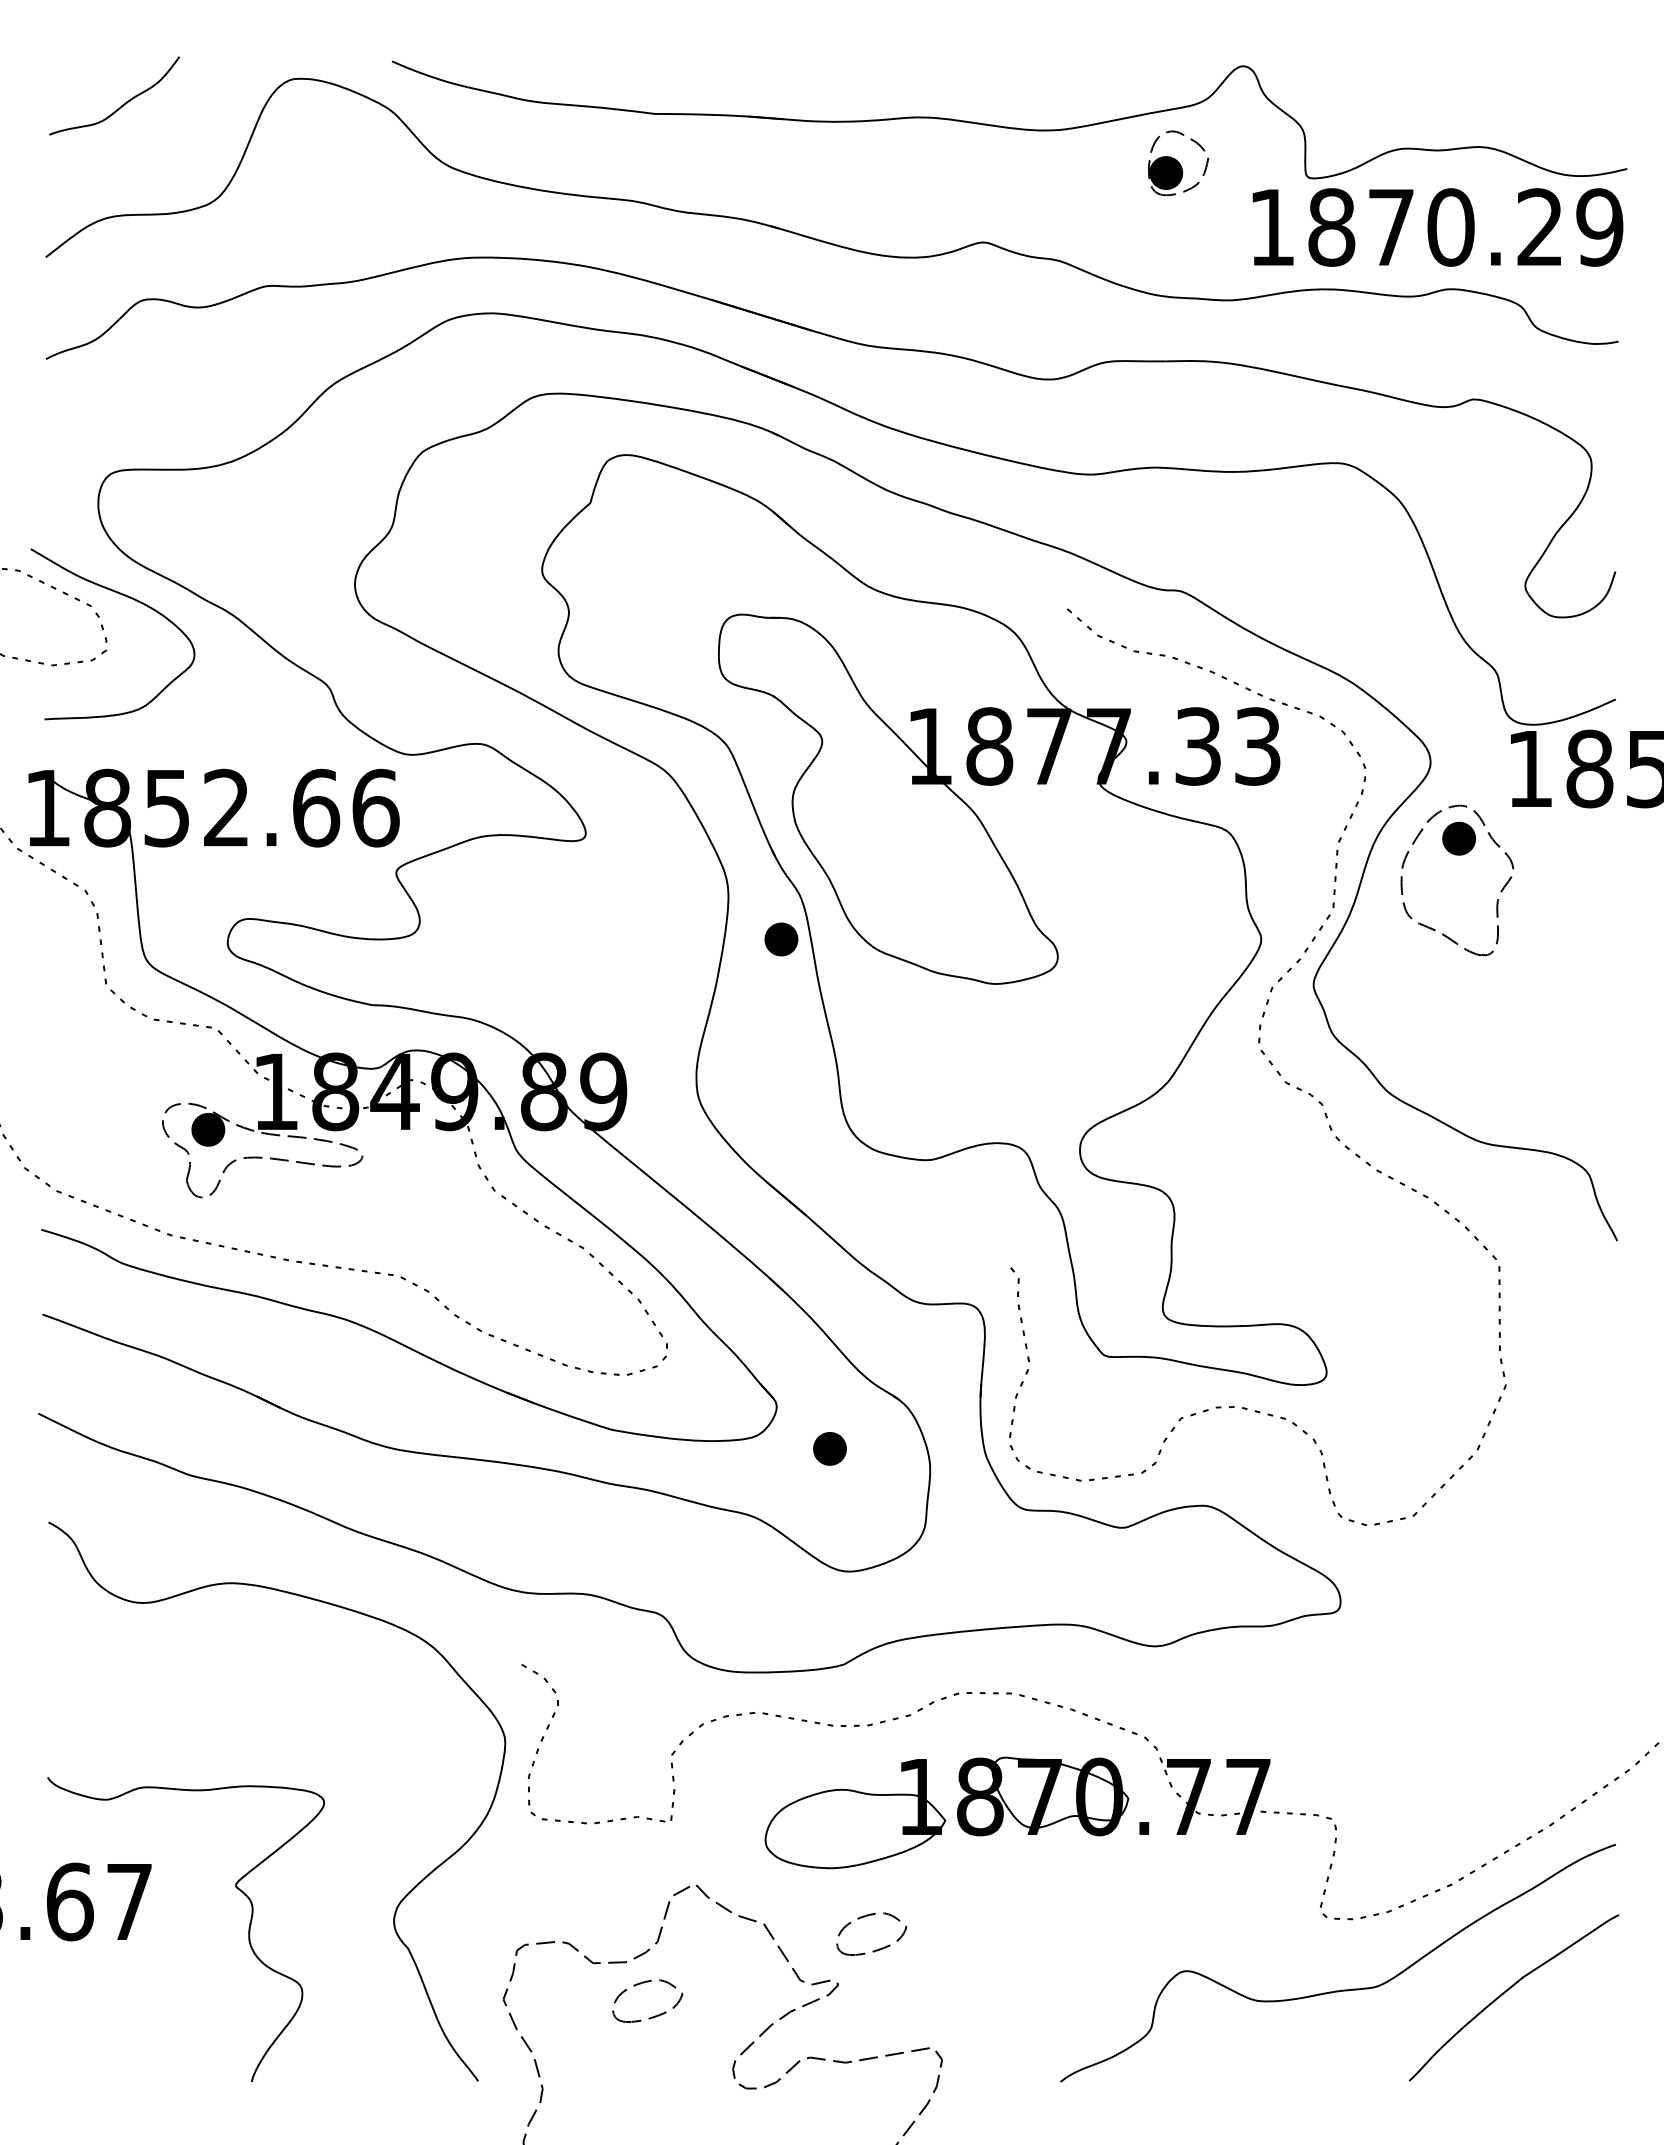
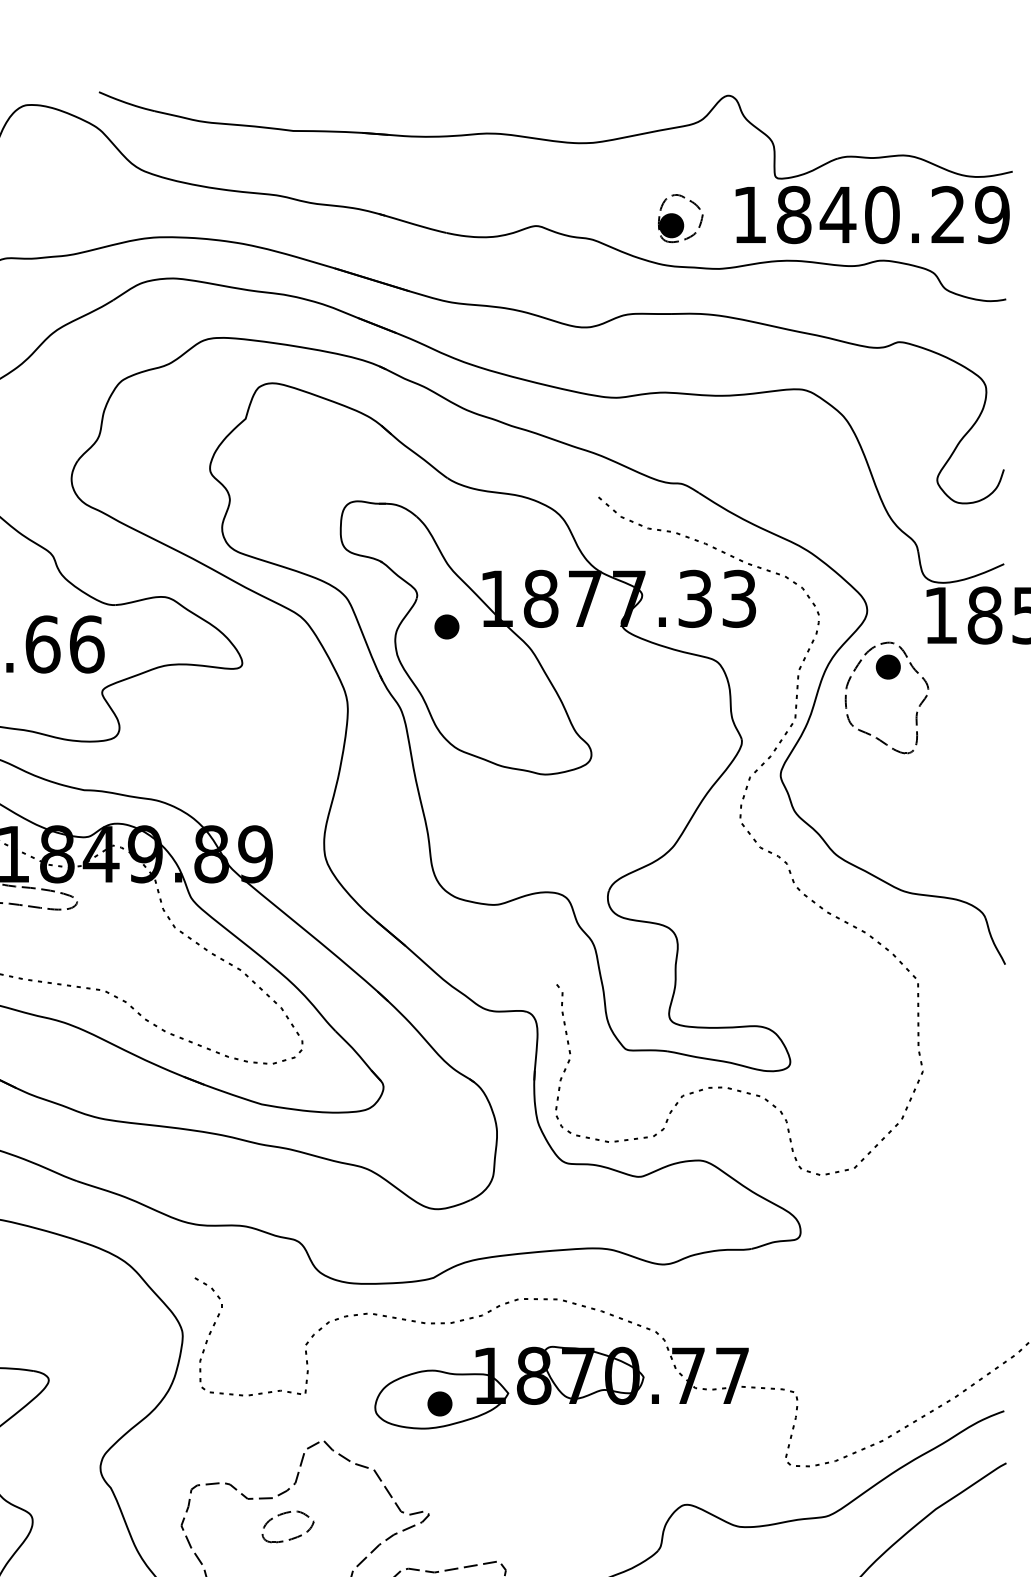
part: (1178, 163) -> (680, 218), moved
text: (1391, 227) -> (838, 214), 1870.29 -> 1840.29
part: (781, 939) -> (447, 627), moved
part: (829, 1448) -> (439, 1403), moved
part: (876, 1949) -> (457, 1488), removed

